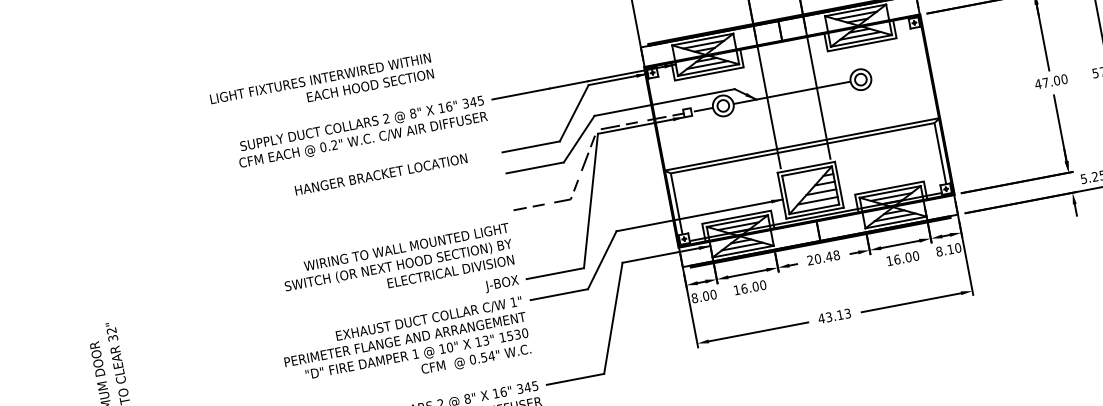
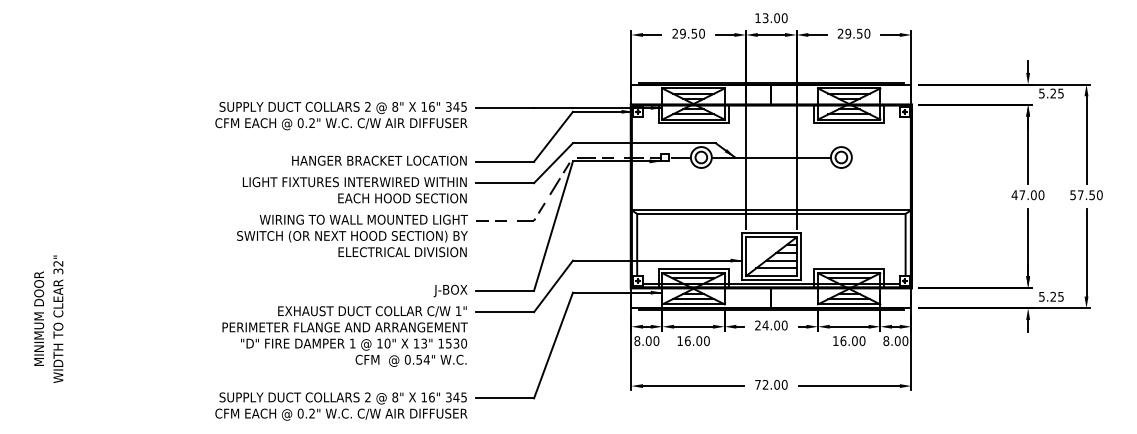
text: (321, 86) -> (354, 190), moved
text: (381, 174) -> (379, 160), moved
text: (950, 249) -> (897, 341), 8.10 -> 8.00
text: (826, 257) -> (774, 325), 20.48 -> 24.00
text: (398, 264) -> (352, 235), moved
text: (833, 315) -> (770, 384), 43.13 -> 72.00

